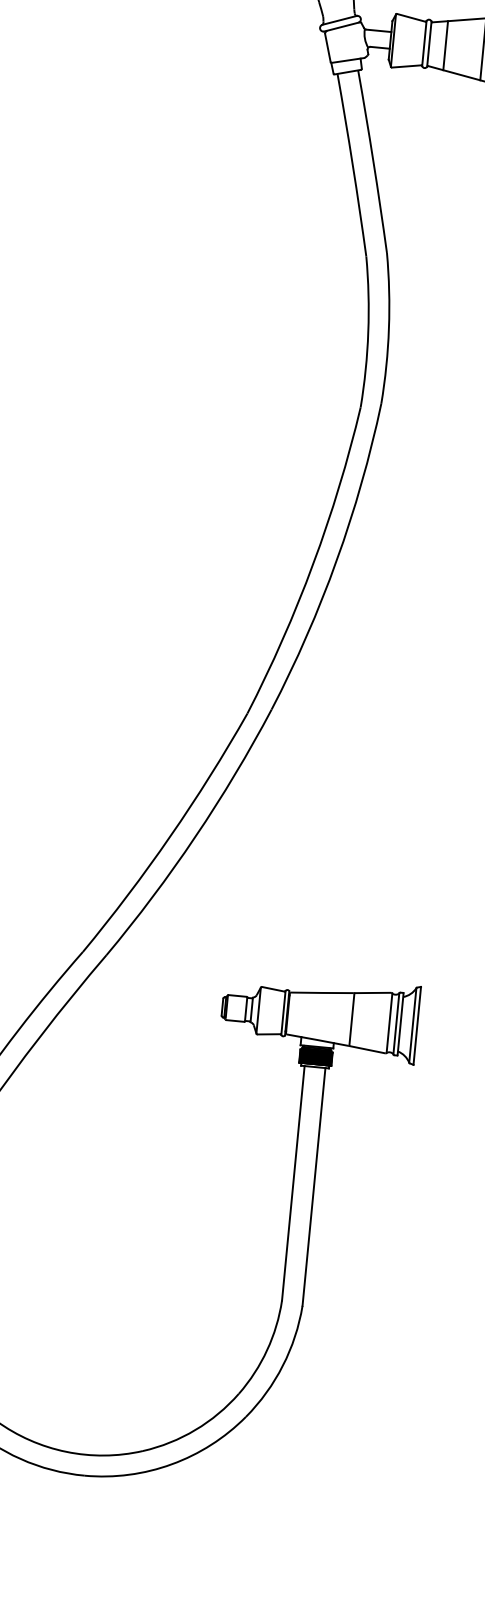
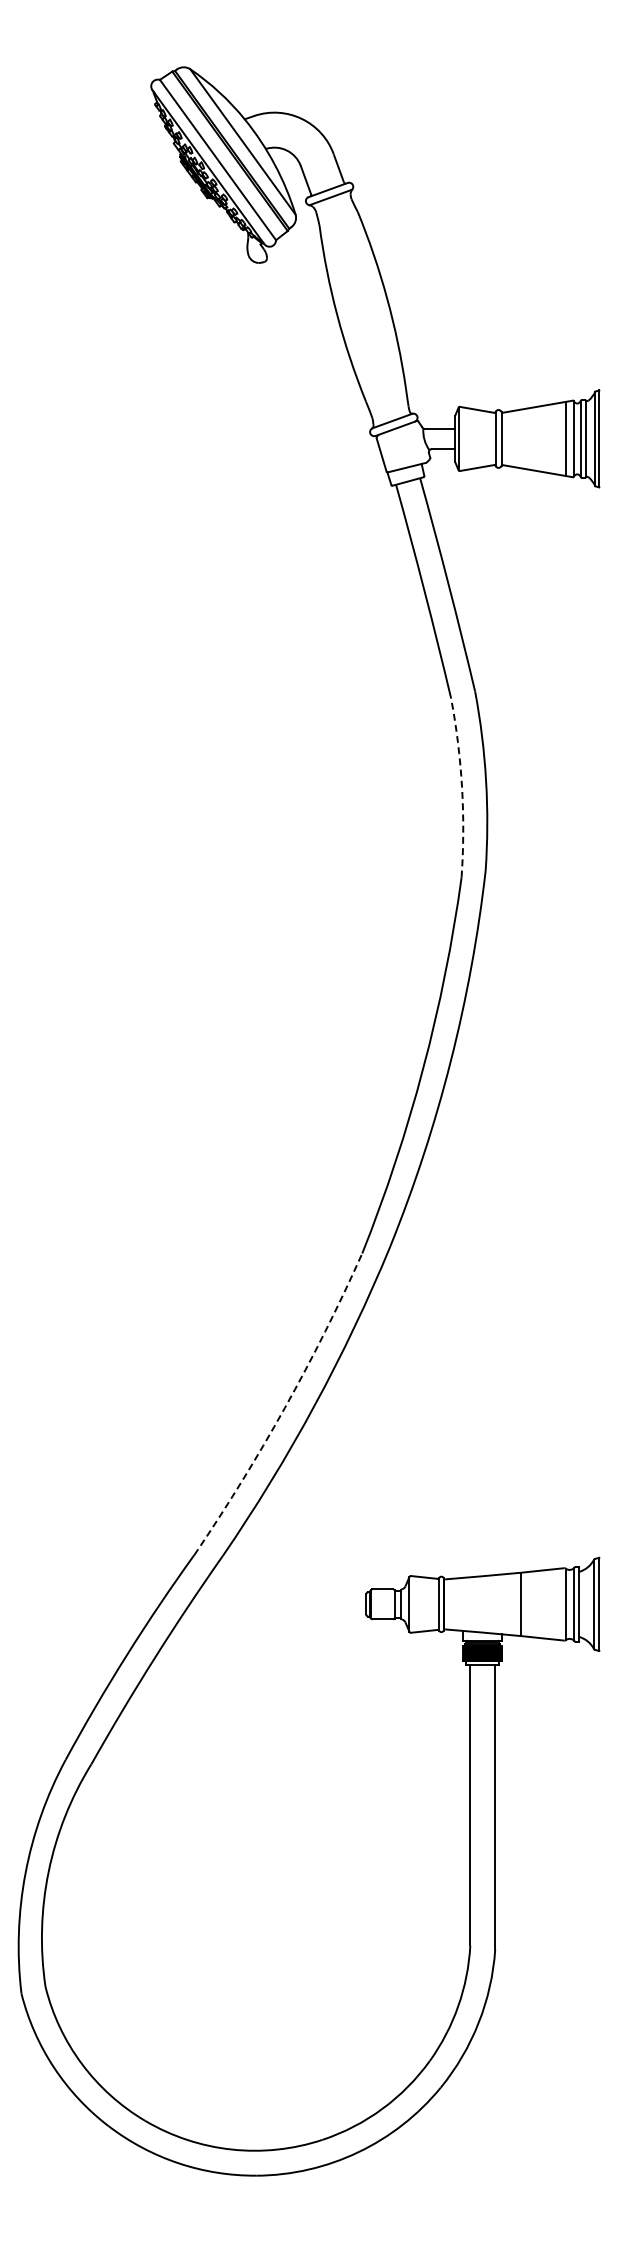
line: (446, 45) -> (521, 438), removed
arc: (368, 332) -> (462, 787), solid -> dashed
arc: (170, 836) -> (284, 1407), solid -> dashed

